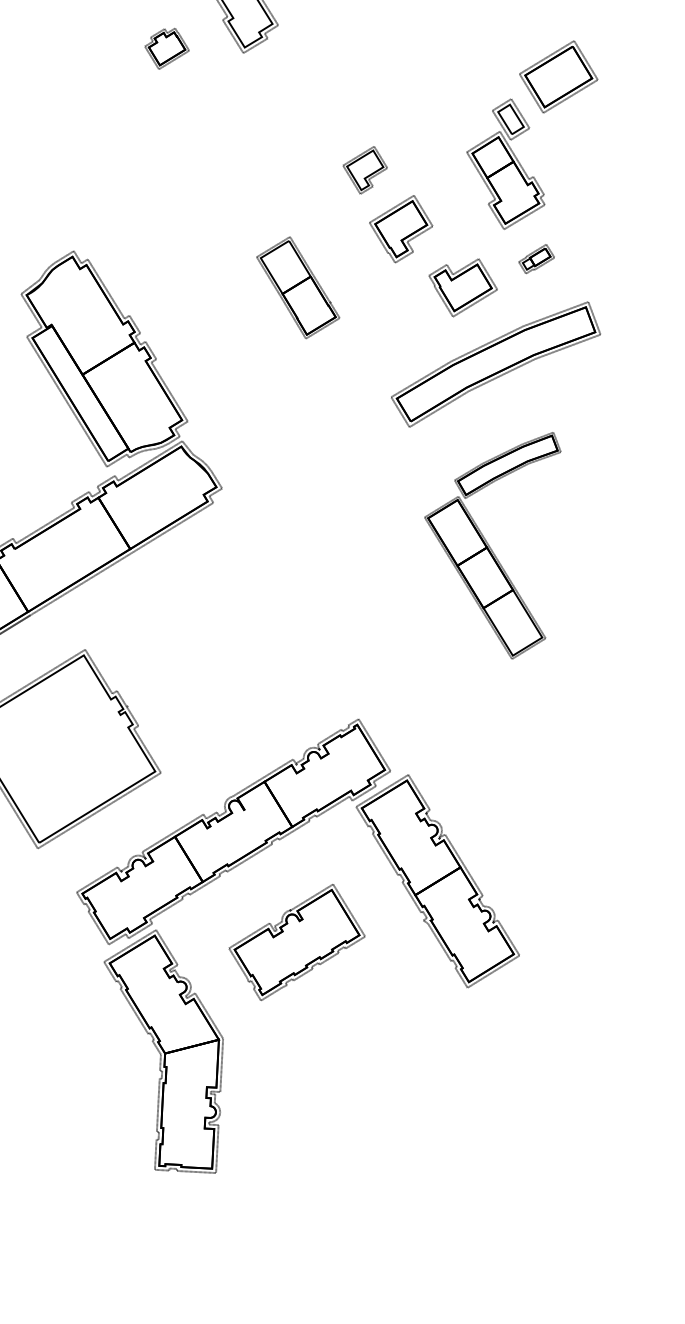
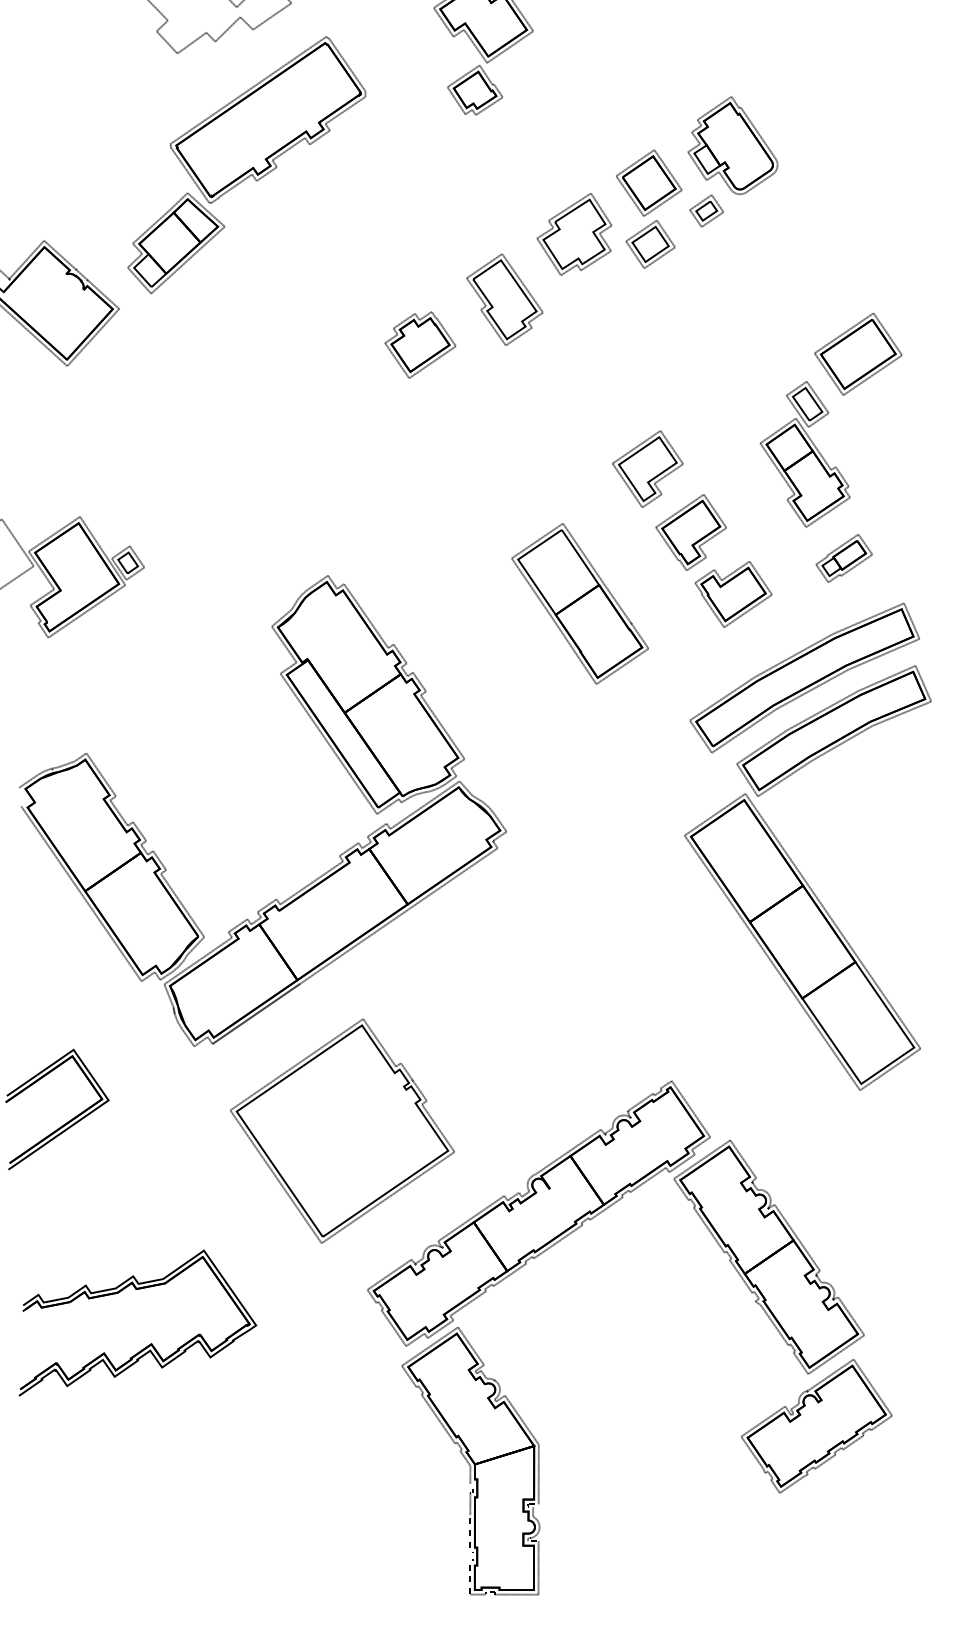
part: (167, 48) -> (420, 344), size x1.43
part: (364, 169) -> (647, 468), size x1.43
part: (536, 259) -> (843, 558), size x1.43
part: (297, 287) -> (579, 603), size x1.43
part: (462, 287) -> (733, 594), moved
part: (489, 543) -> (807, 877), size x1.67
part: (296, 942) -> (816, 1426), moved

